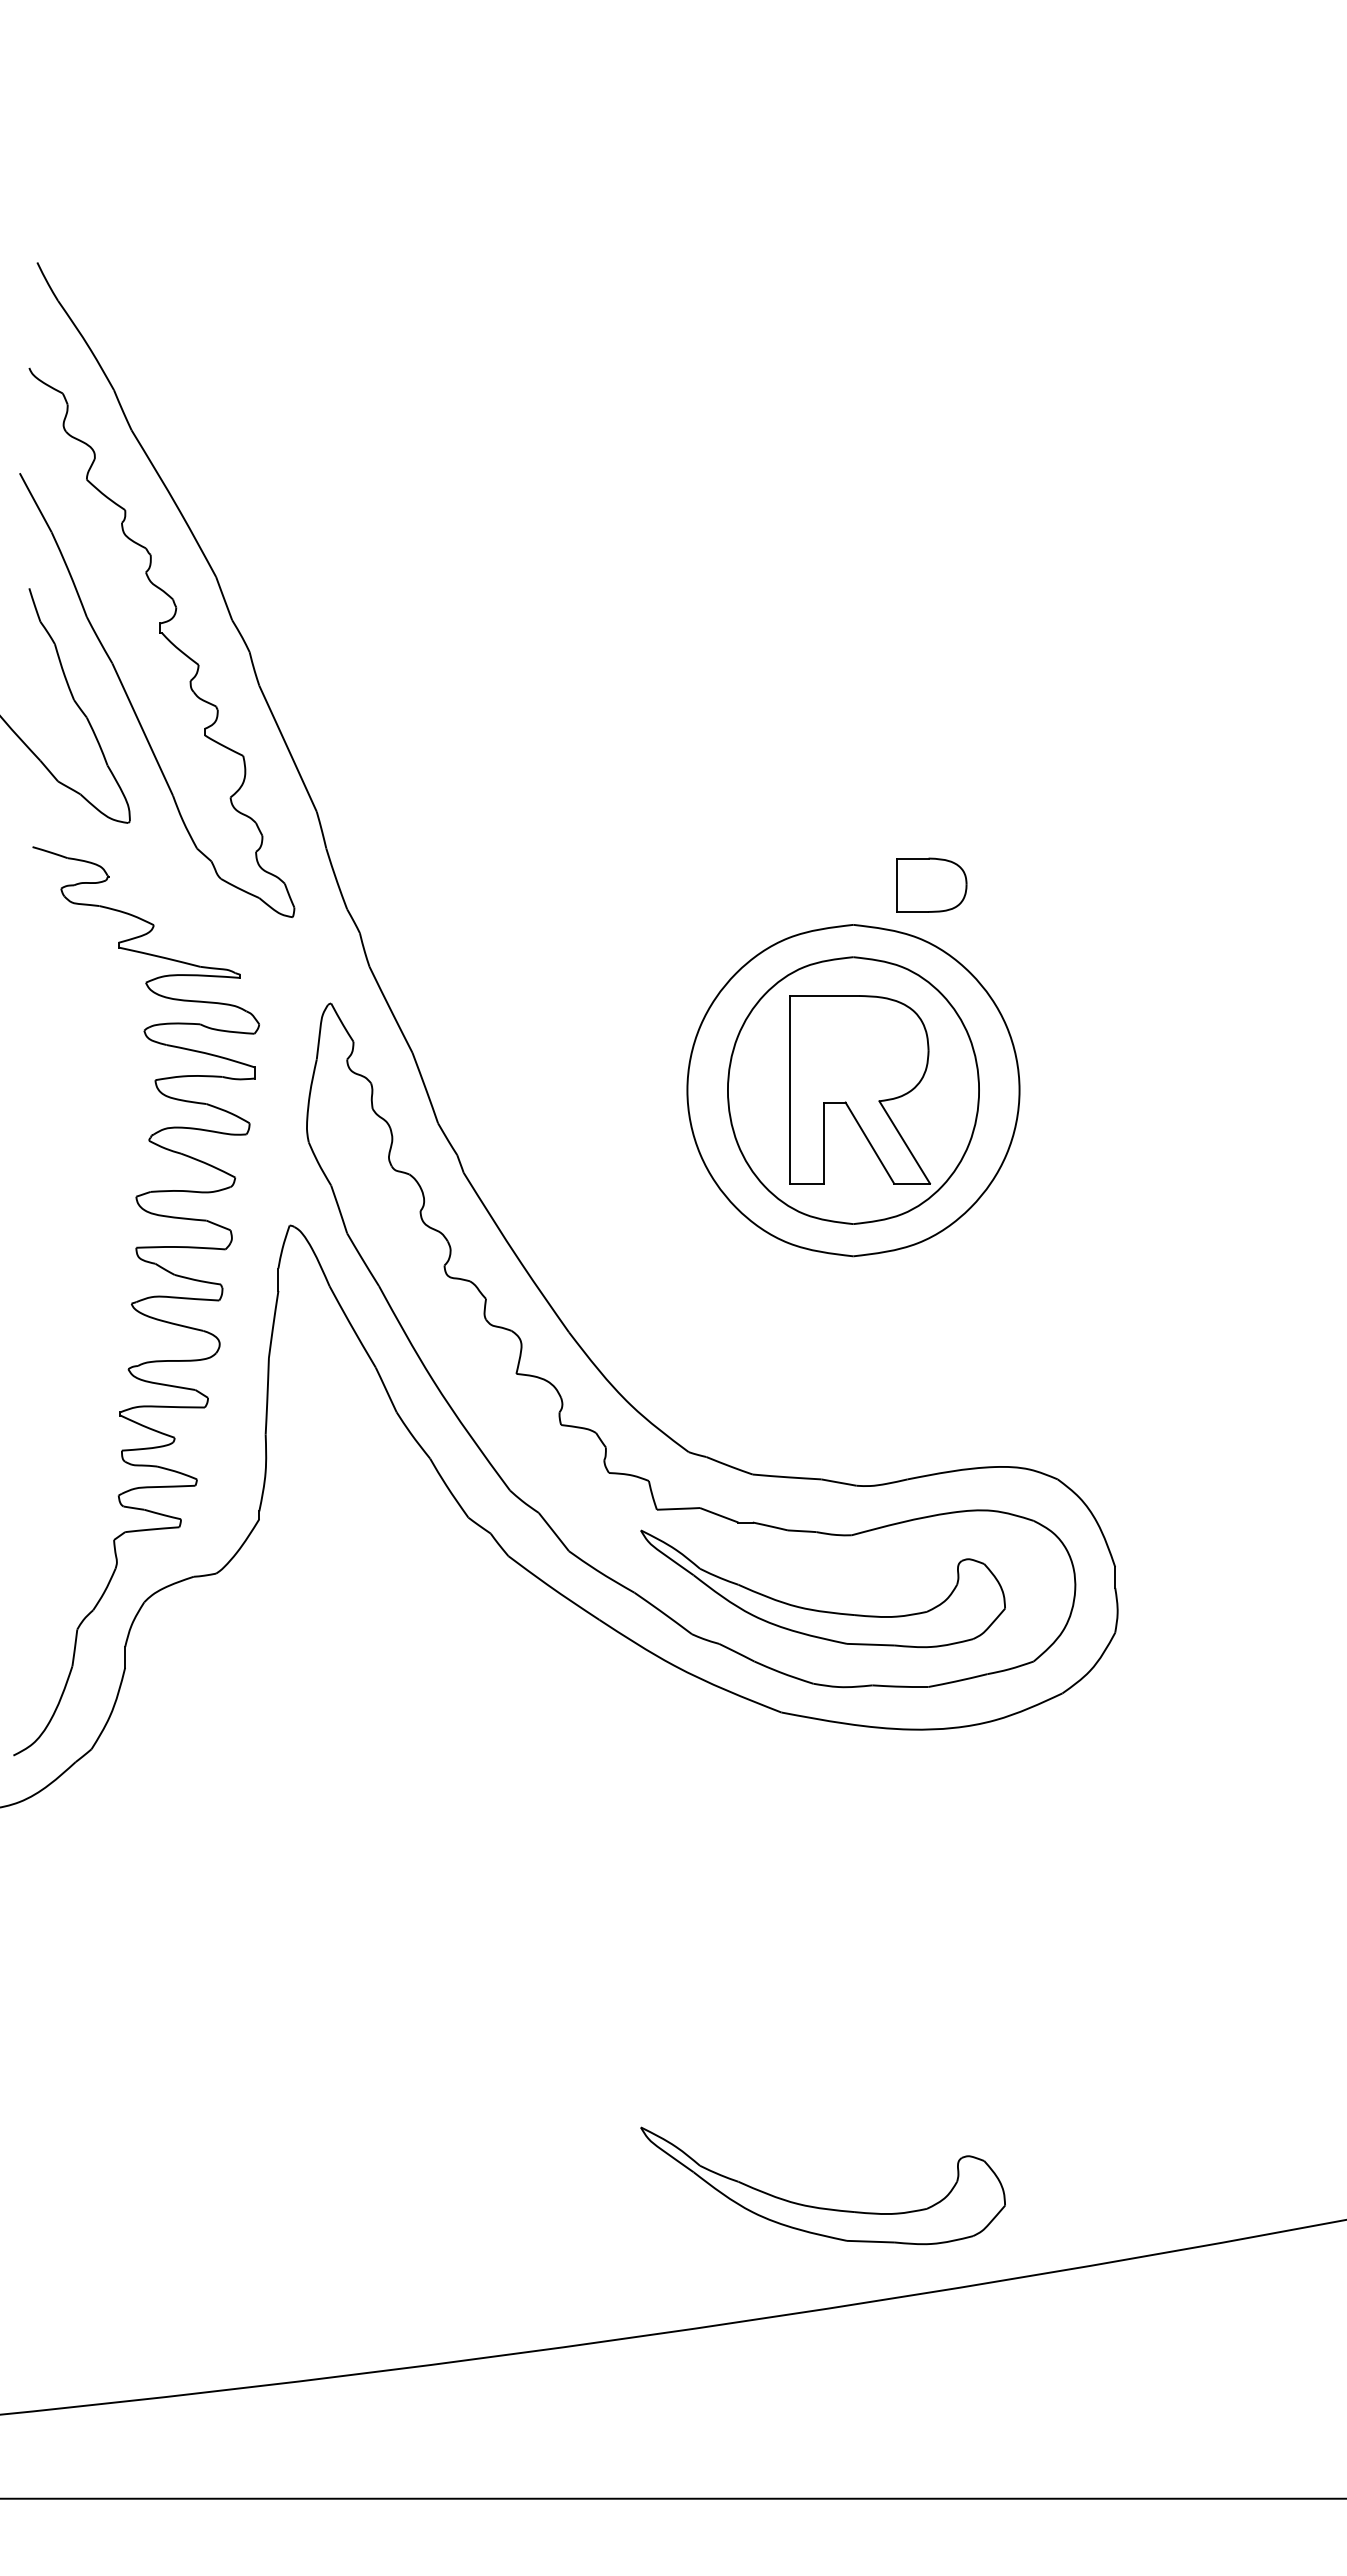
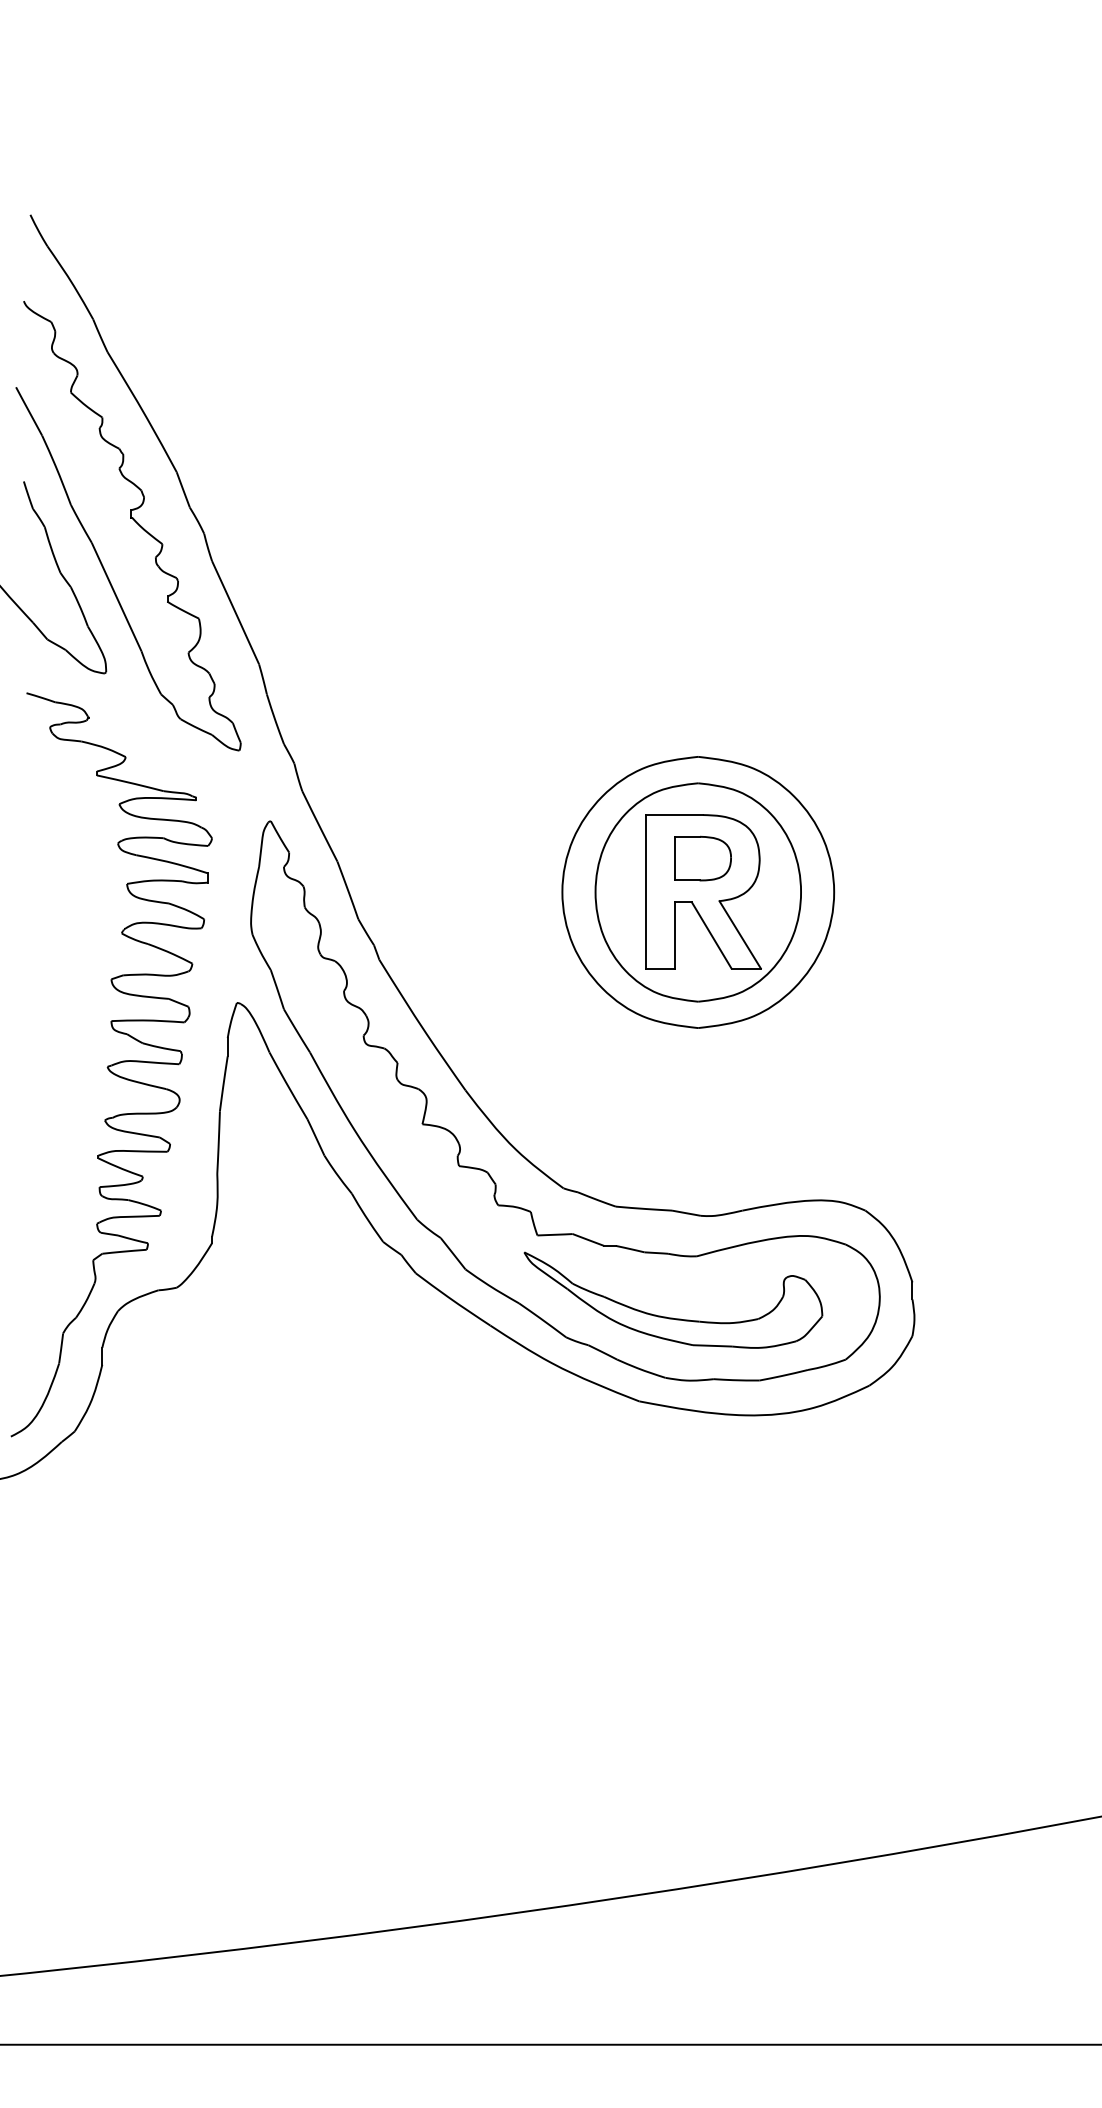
part: (931, 884) -> (702, 858), moved
part: (816, 2206) -> (668, 1805), removed

